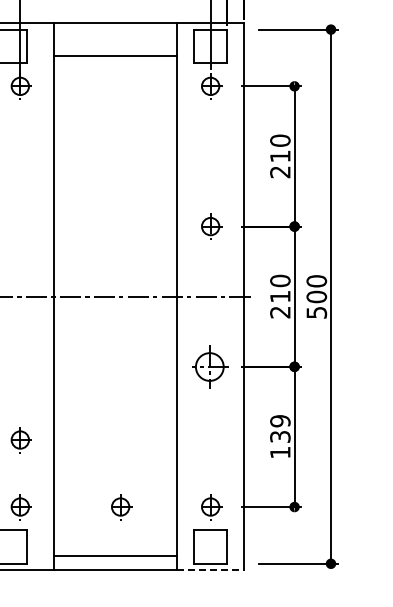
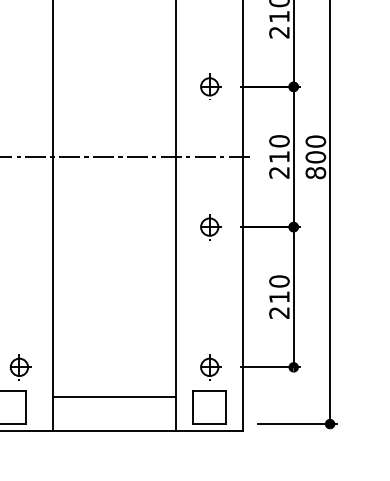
text: (316, 312) -> (315, 172), 500 -> 800
part: (211, 366) -> (210, 226), size x0.62
text: (280, 436) -> (279, 296), 139 -> 210
part: (20, 440) -> (19, 300), removed
part: (121, 507) -> (120, 367), removed
line: (115, 556) -> (114, 397), moved
line: (211, 570) -> (210, 430), dashed -> solid

